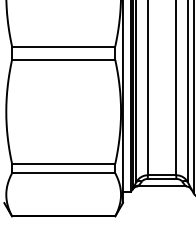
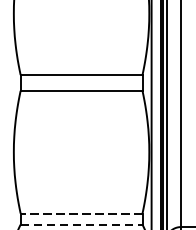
line: (63, 163) -> (81, 213), solid -> dashed
line: (63, 173) -> (81, 224), solid -> dashed

